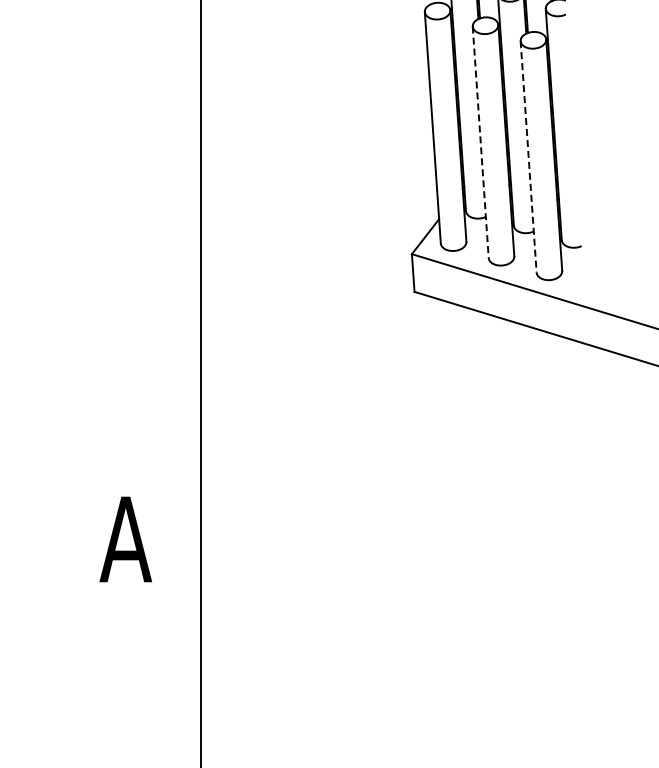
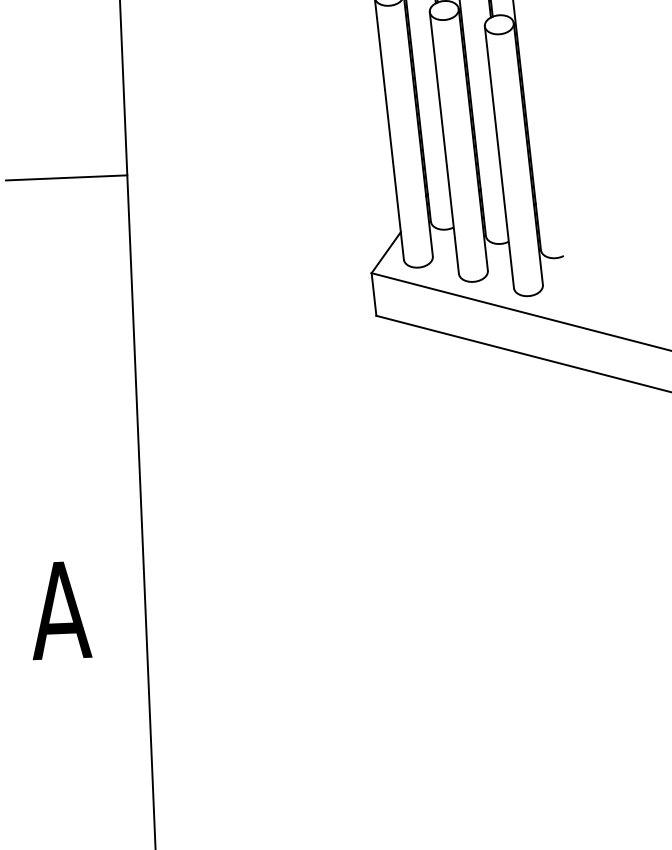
line: (480, 142) -> (444, 143), dashed -> solid
line: (528, 157) -> (499, 157), dashed -> solid
line: (146, 159) -> (66, 178), added

